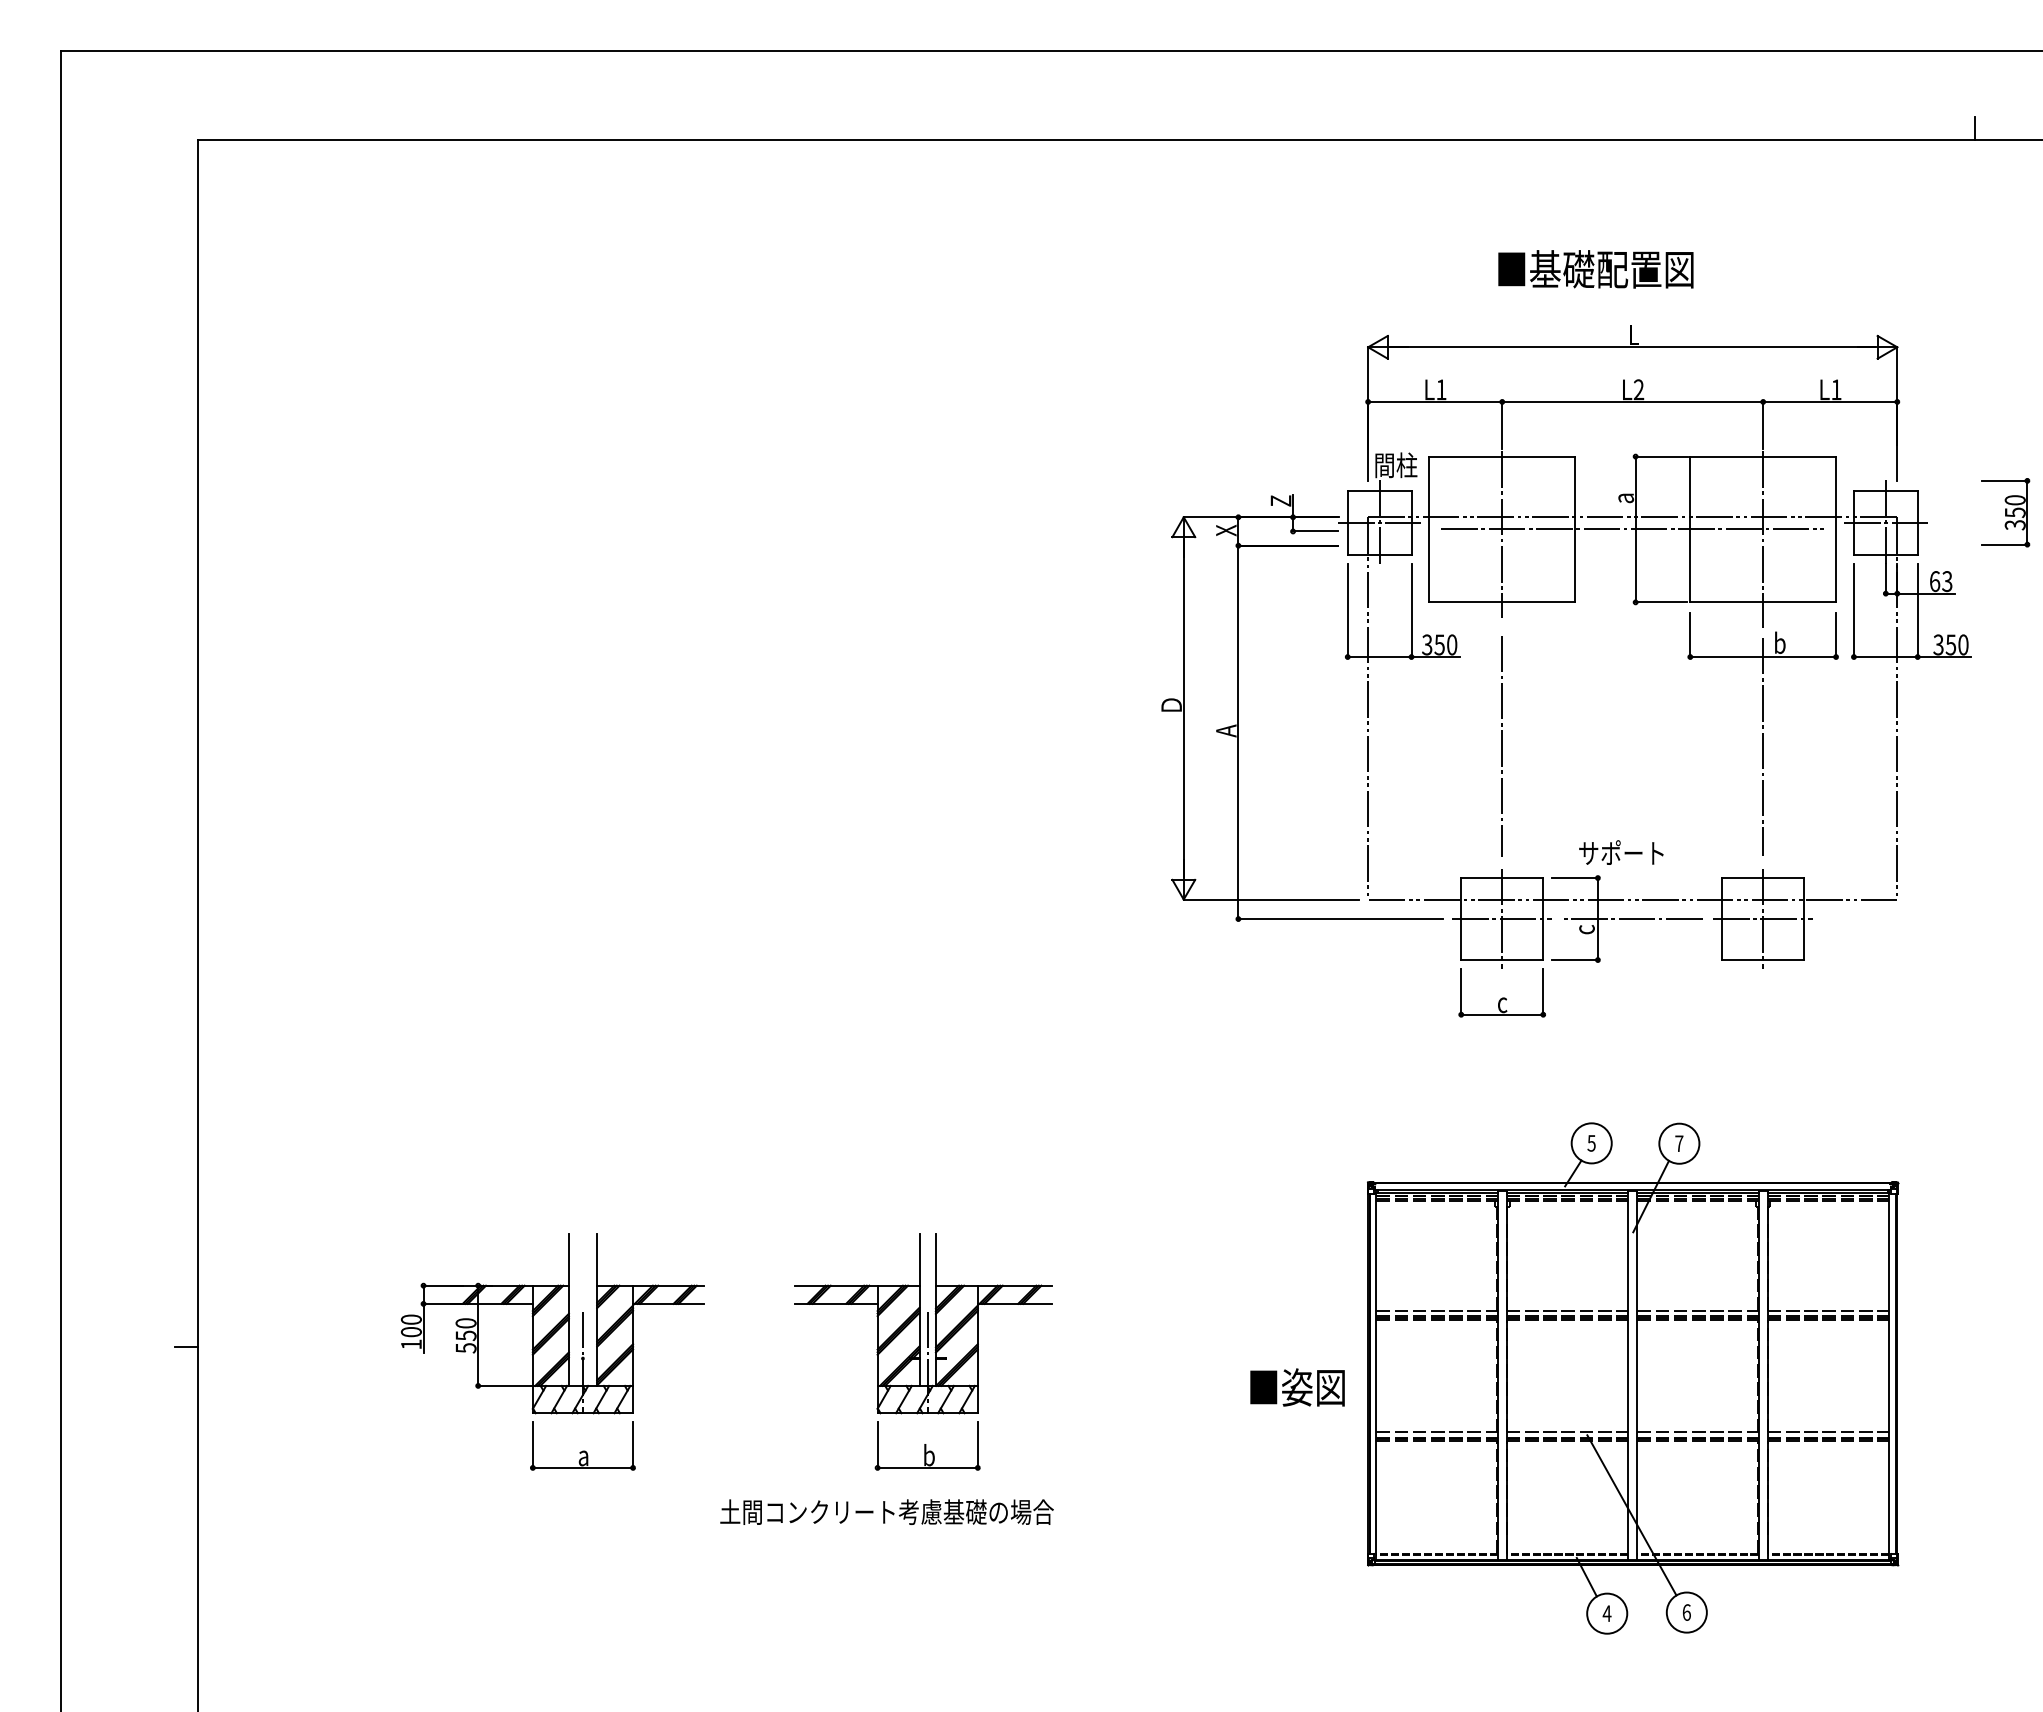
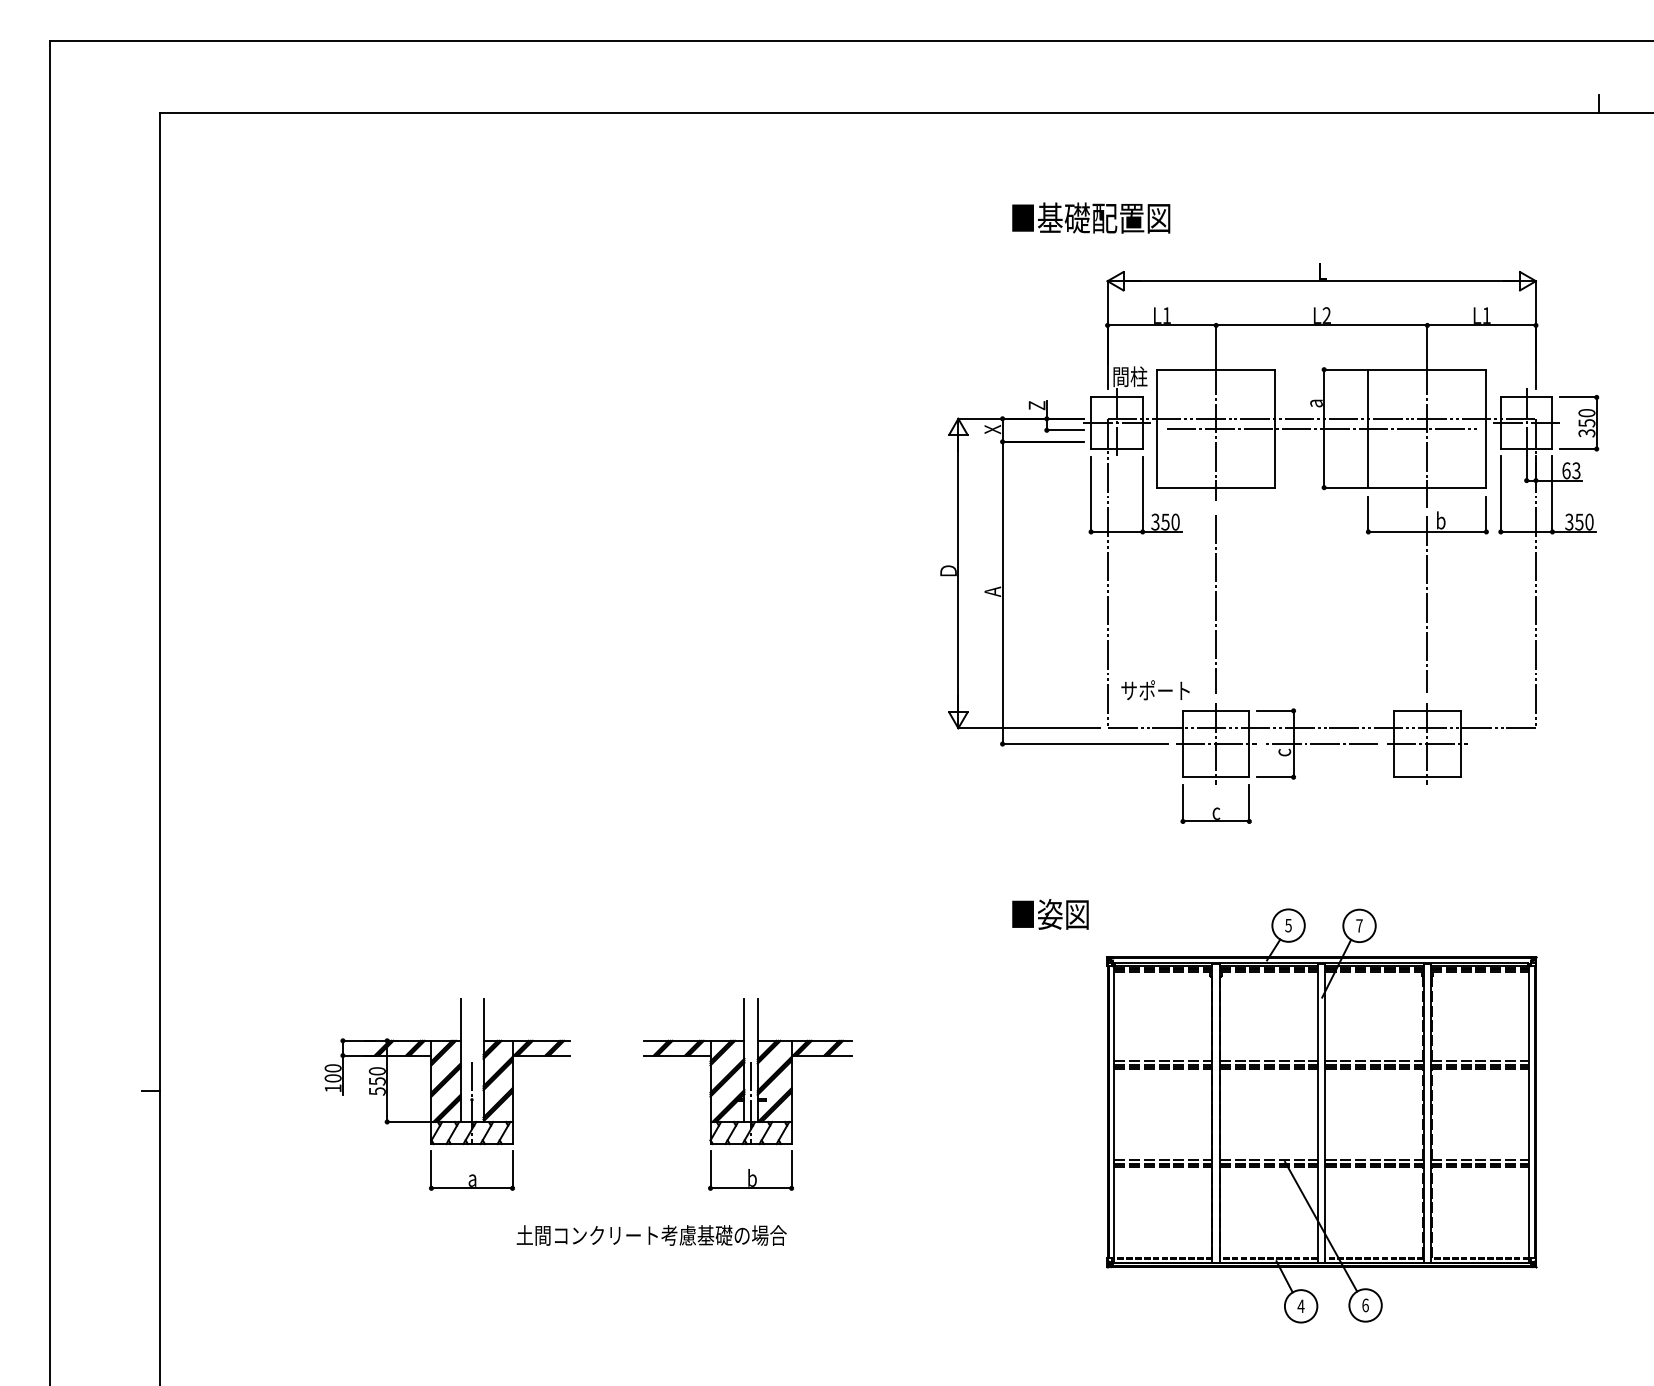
text: (1595, 269) -> (1090, 218), moved
part: (2005, 512) -> (1579, 423), moved
text: (1621, 852) -> (1155, 690), moved
text: (1297, 1387) -> (1050, 914), moved
text: (886, 1511) -> (651, 1234), moved

